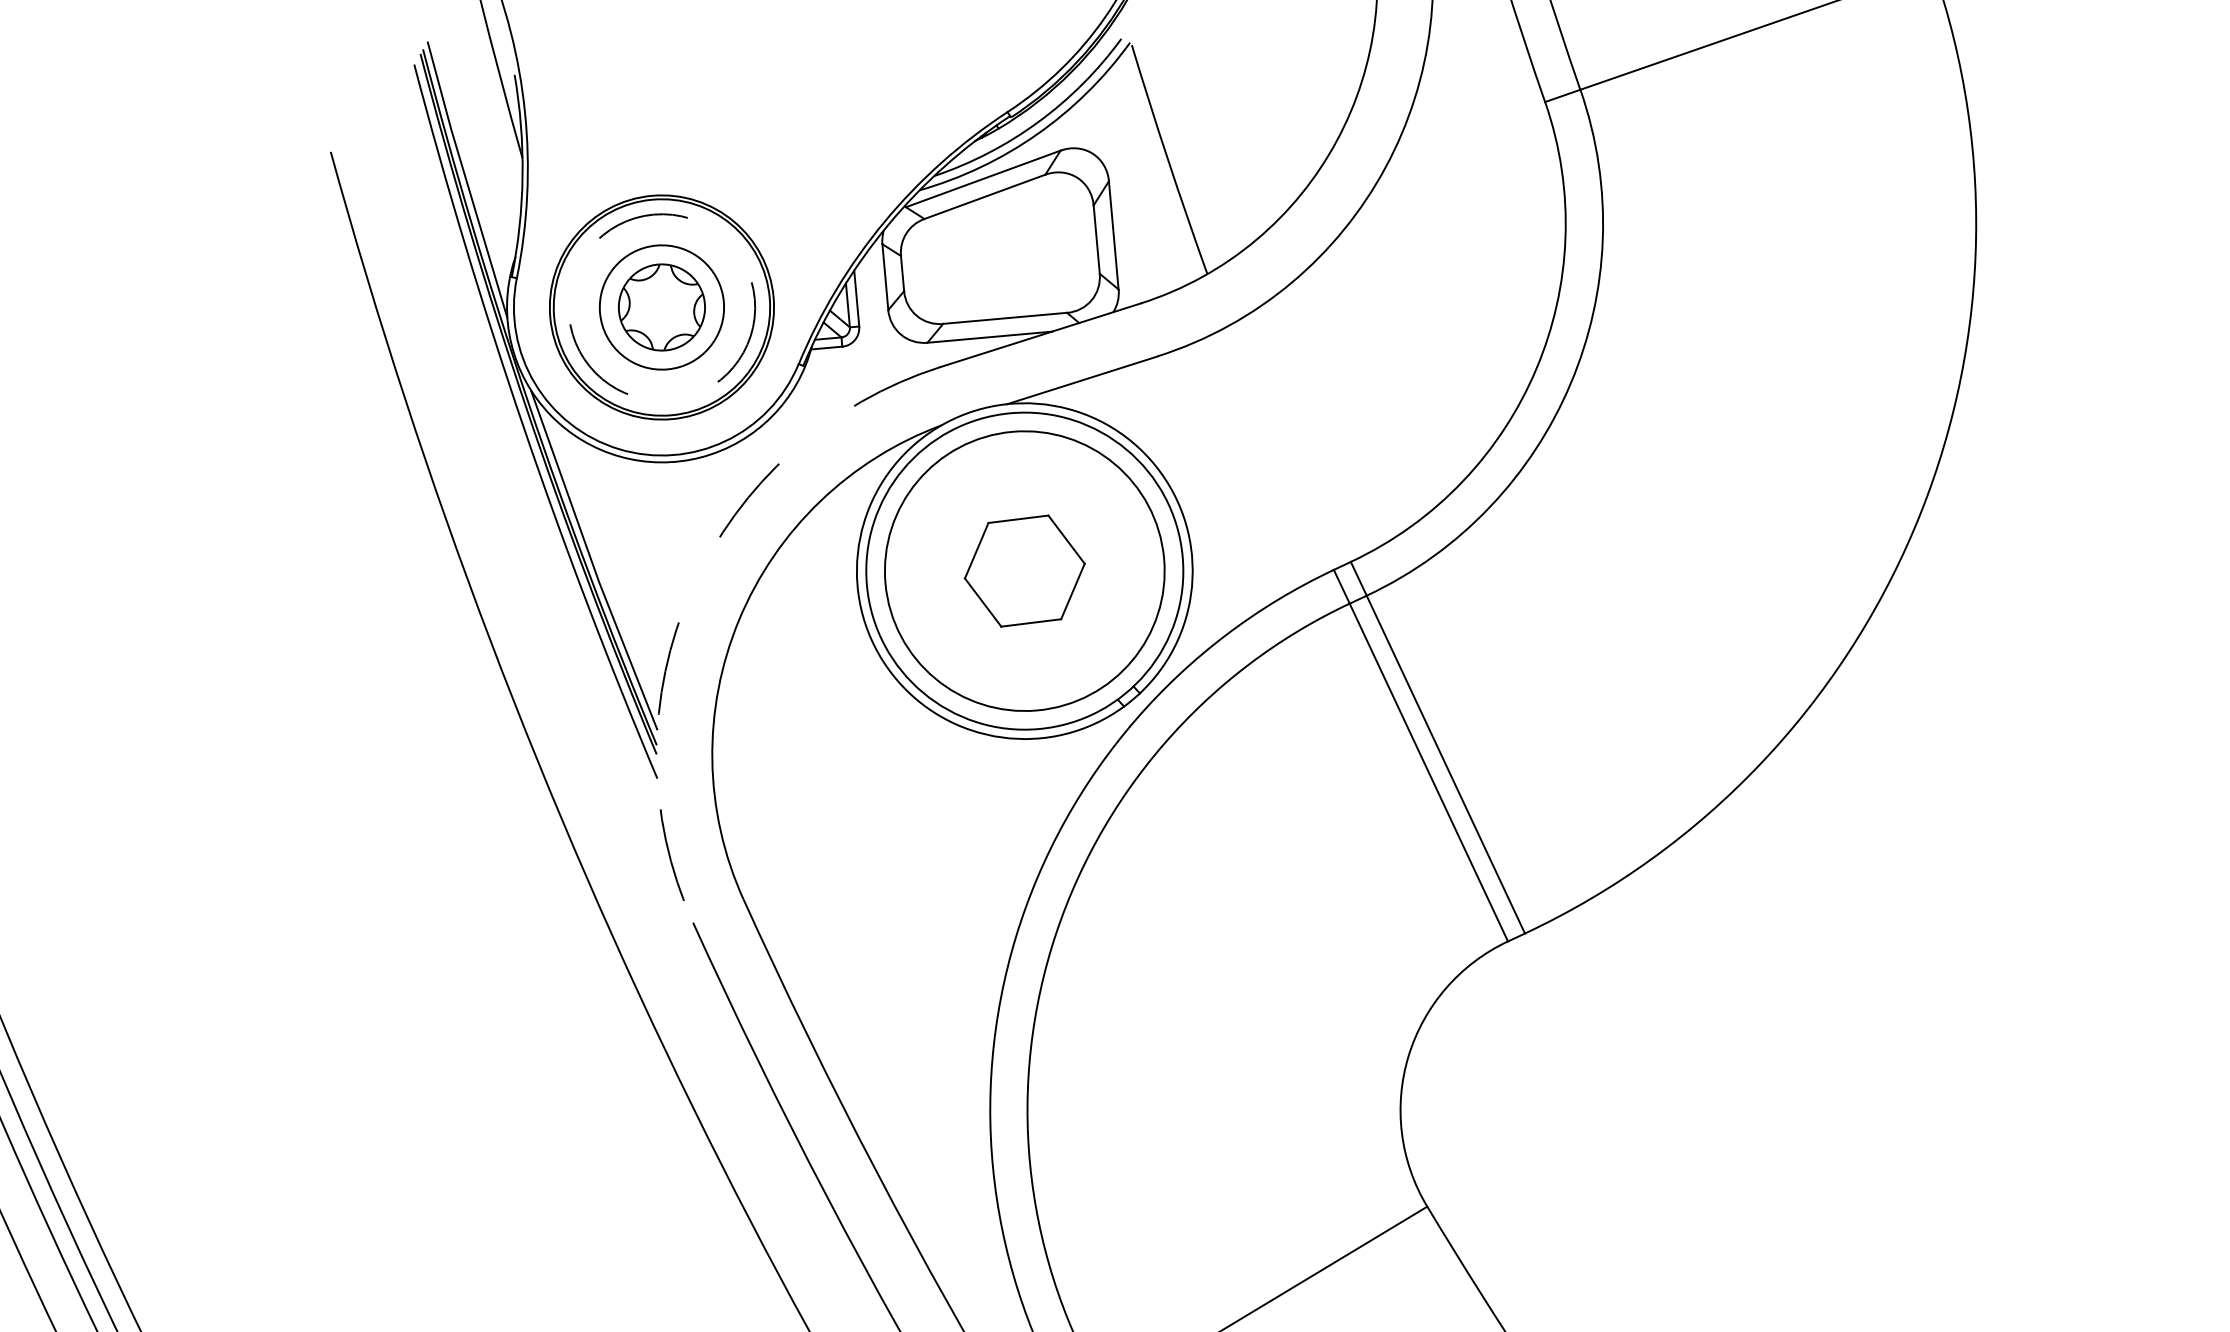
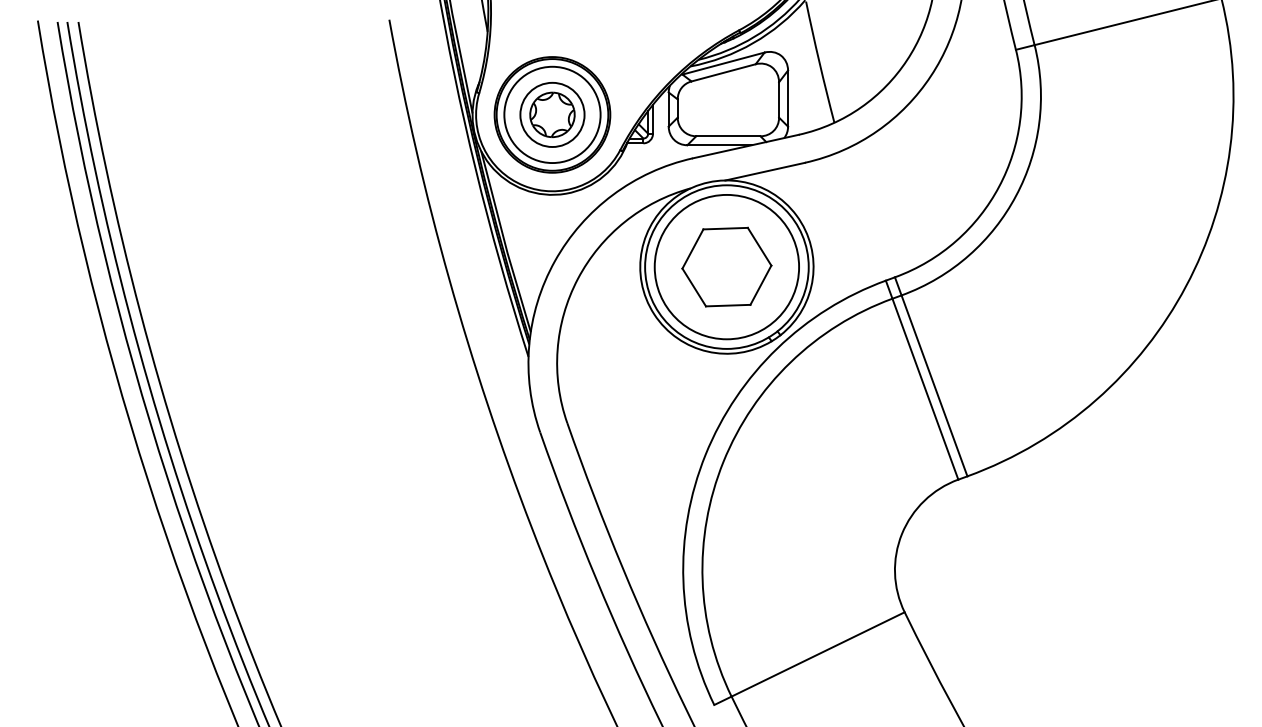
circle: (661, 306) -> (552, 114), dashed -> solid
part: (1023, 570) -> (726, 266), size x1.43
arc: (691, 590) -> (554, 261), dashed -> solid

